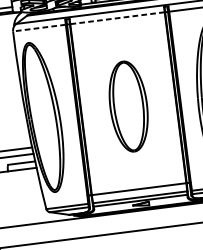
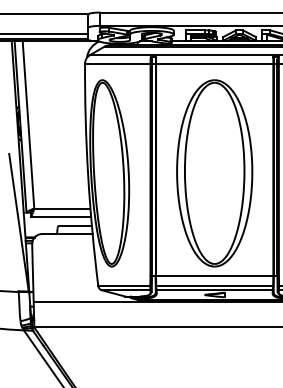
line: (117, 18) -> (214, 63), dashed -> solid
line: (39, 27) -> (117, 63), dashed -> solid
part: (128, 106) -> (214, 173), size x1.67

